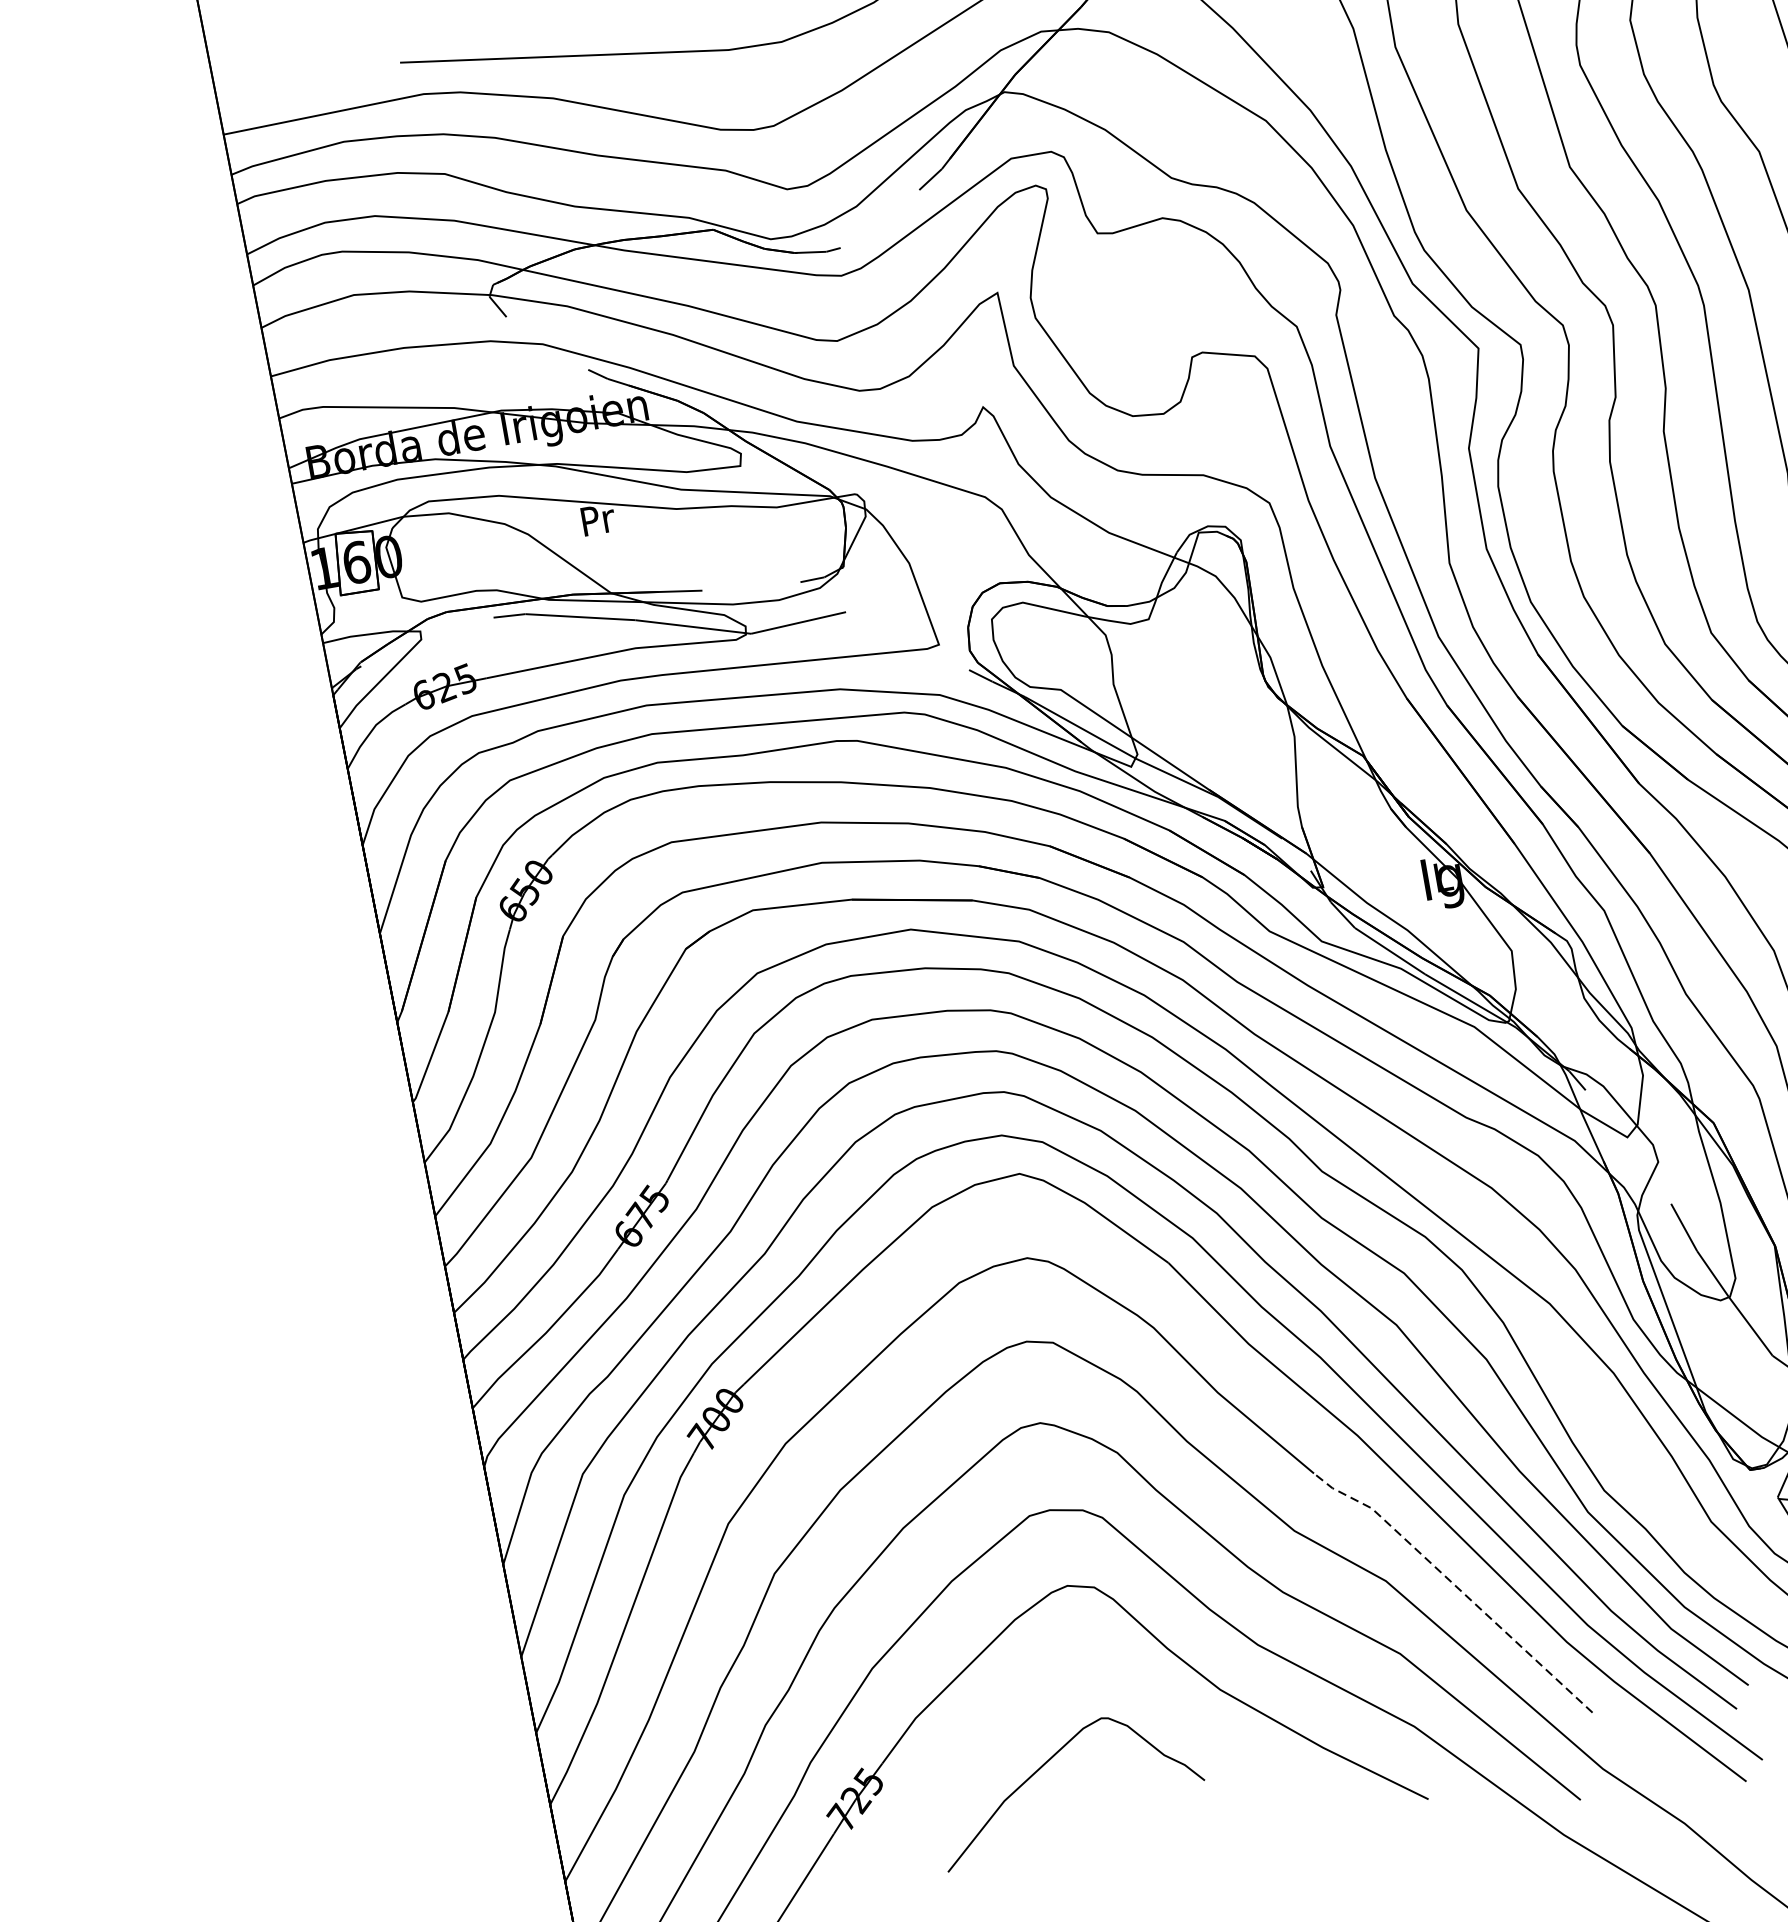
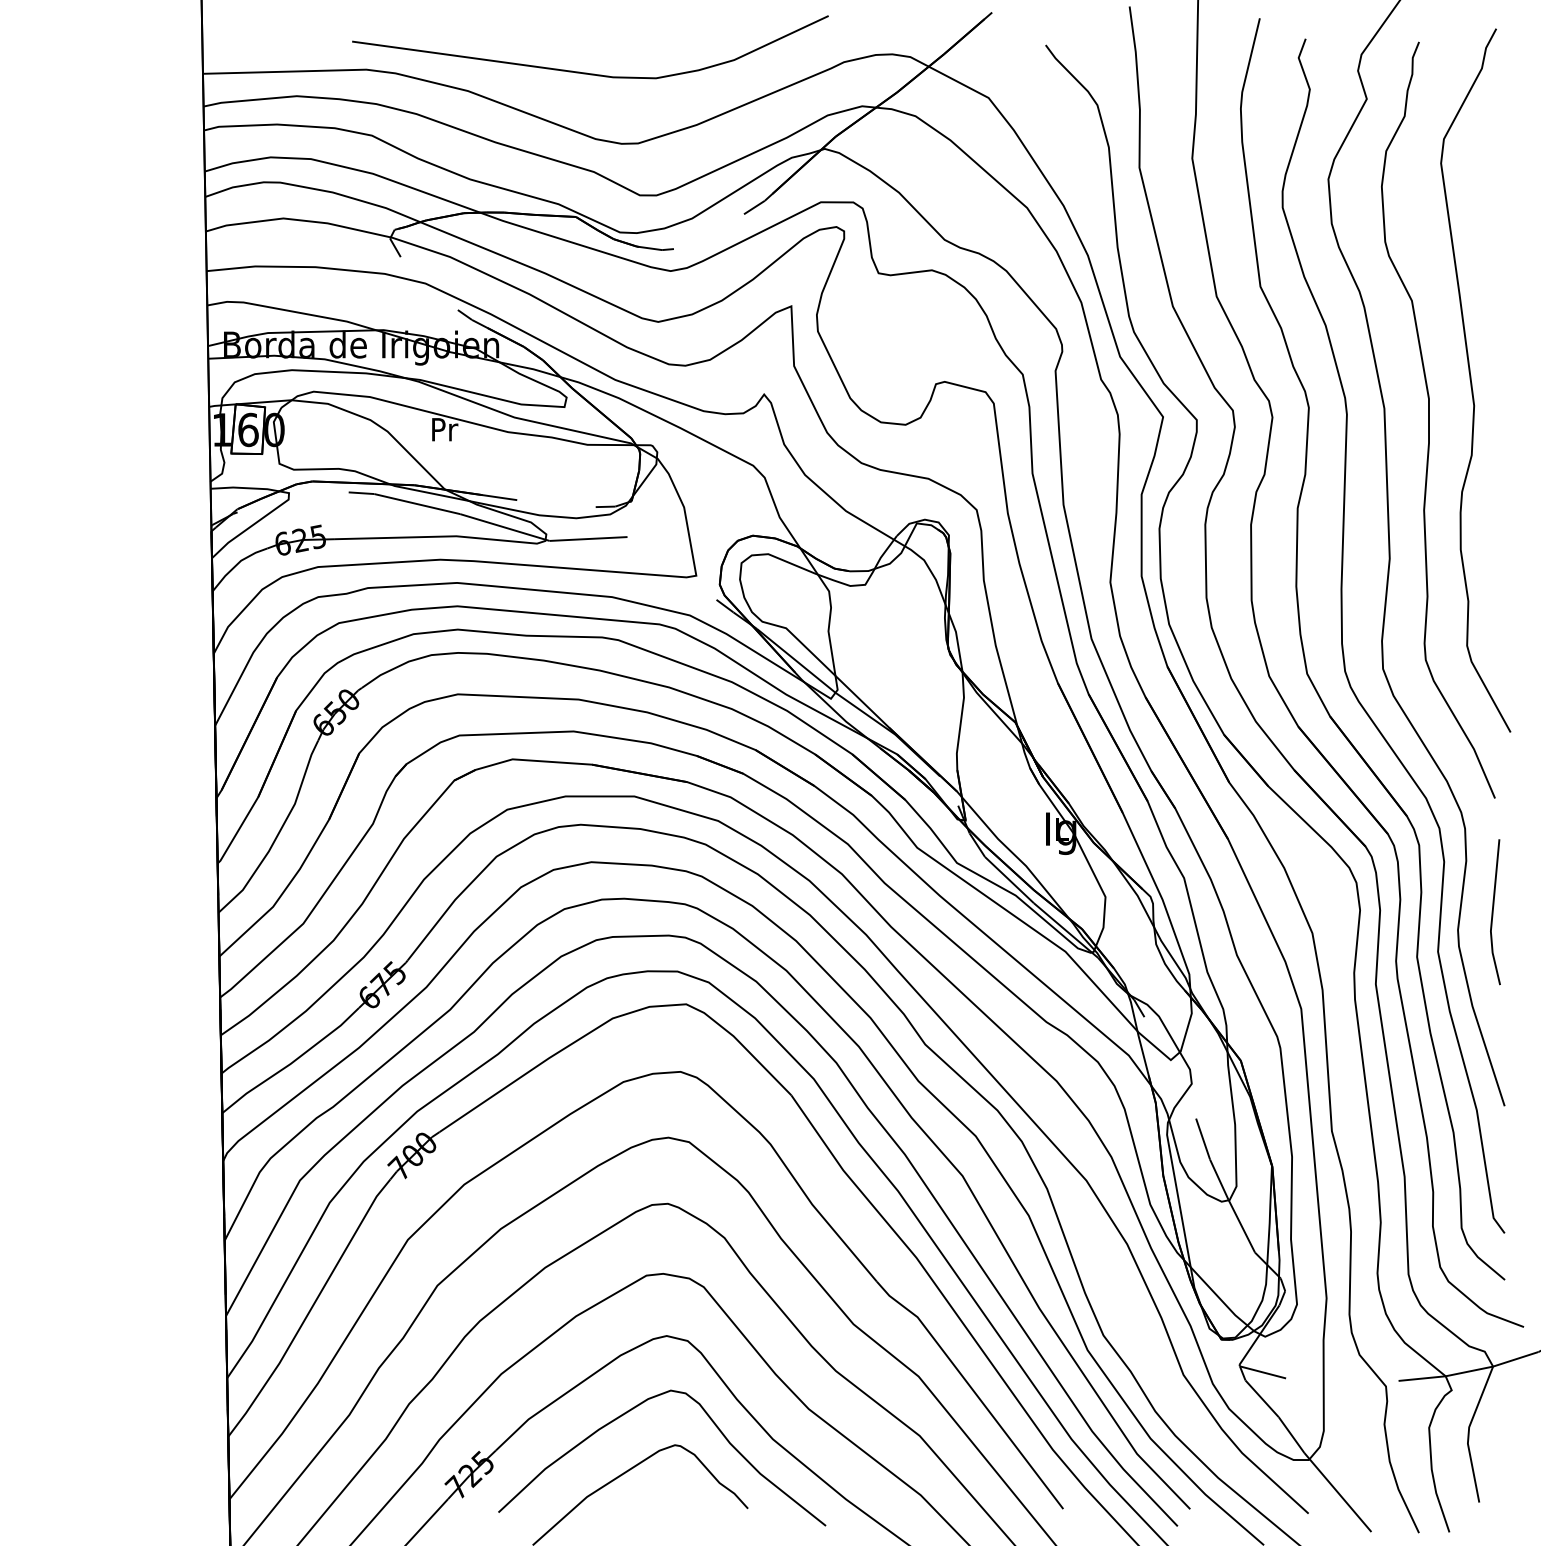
line: (1456, 1586) -> (973, 1390), dashed -> solid
curve: (1039, 1686) -> (630, 1411), added

